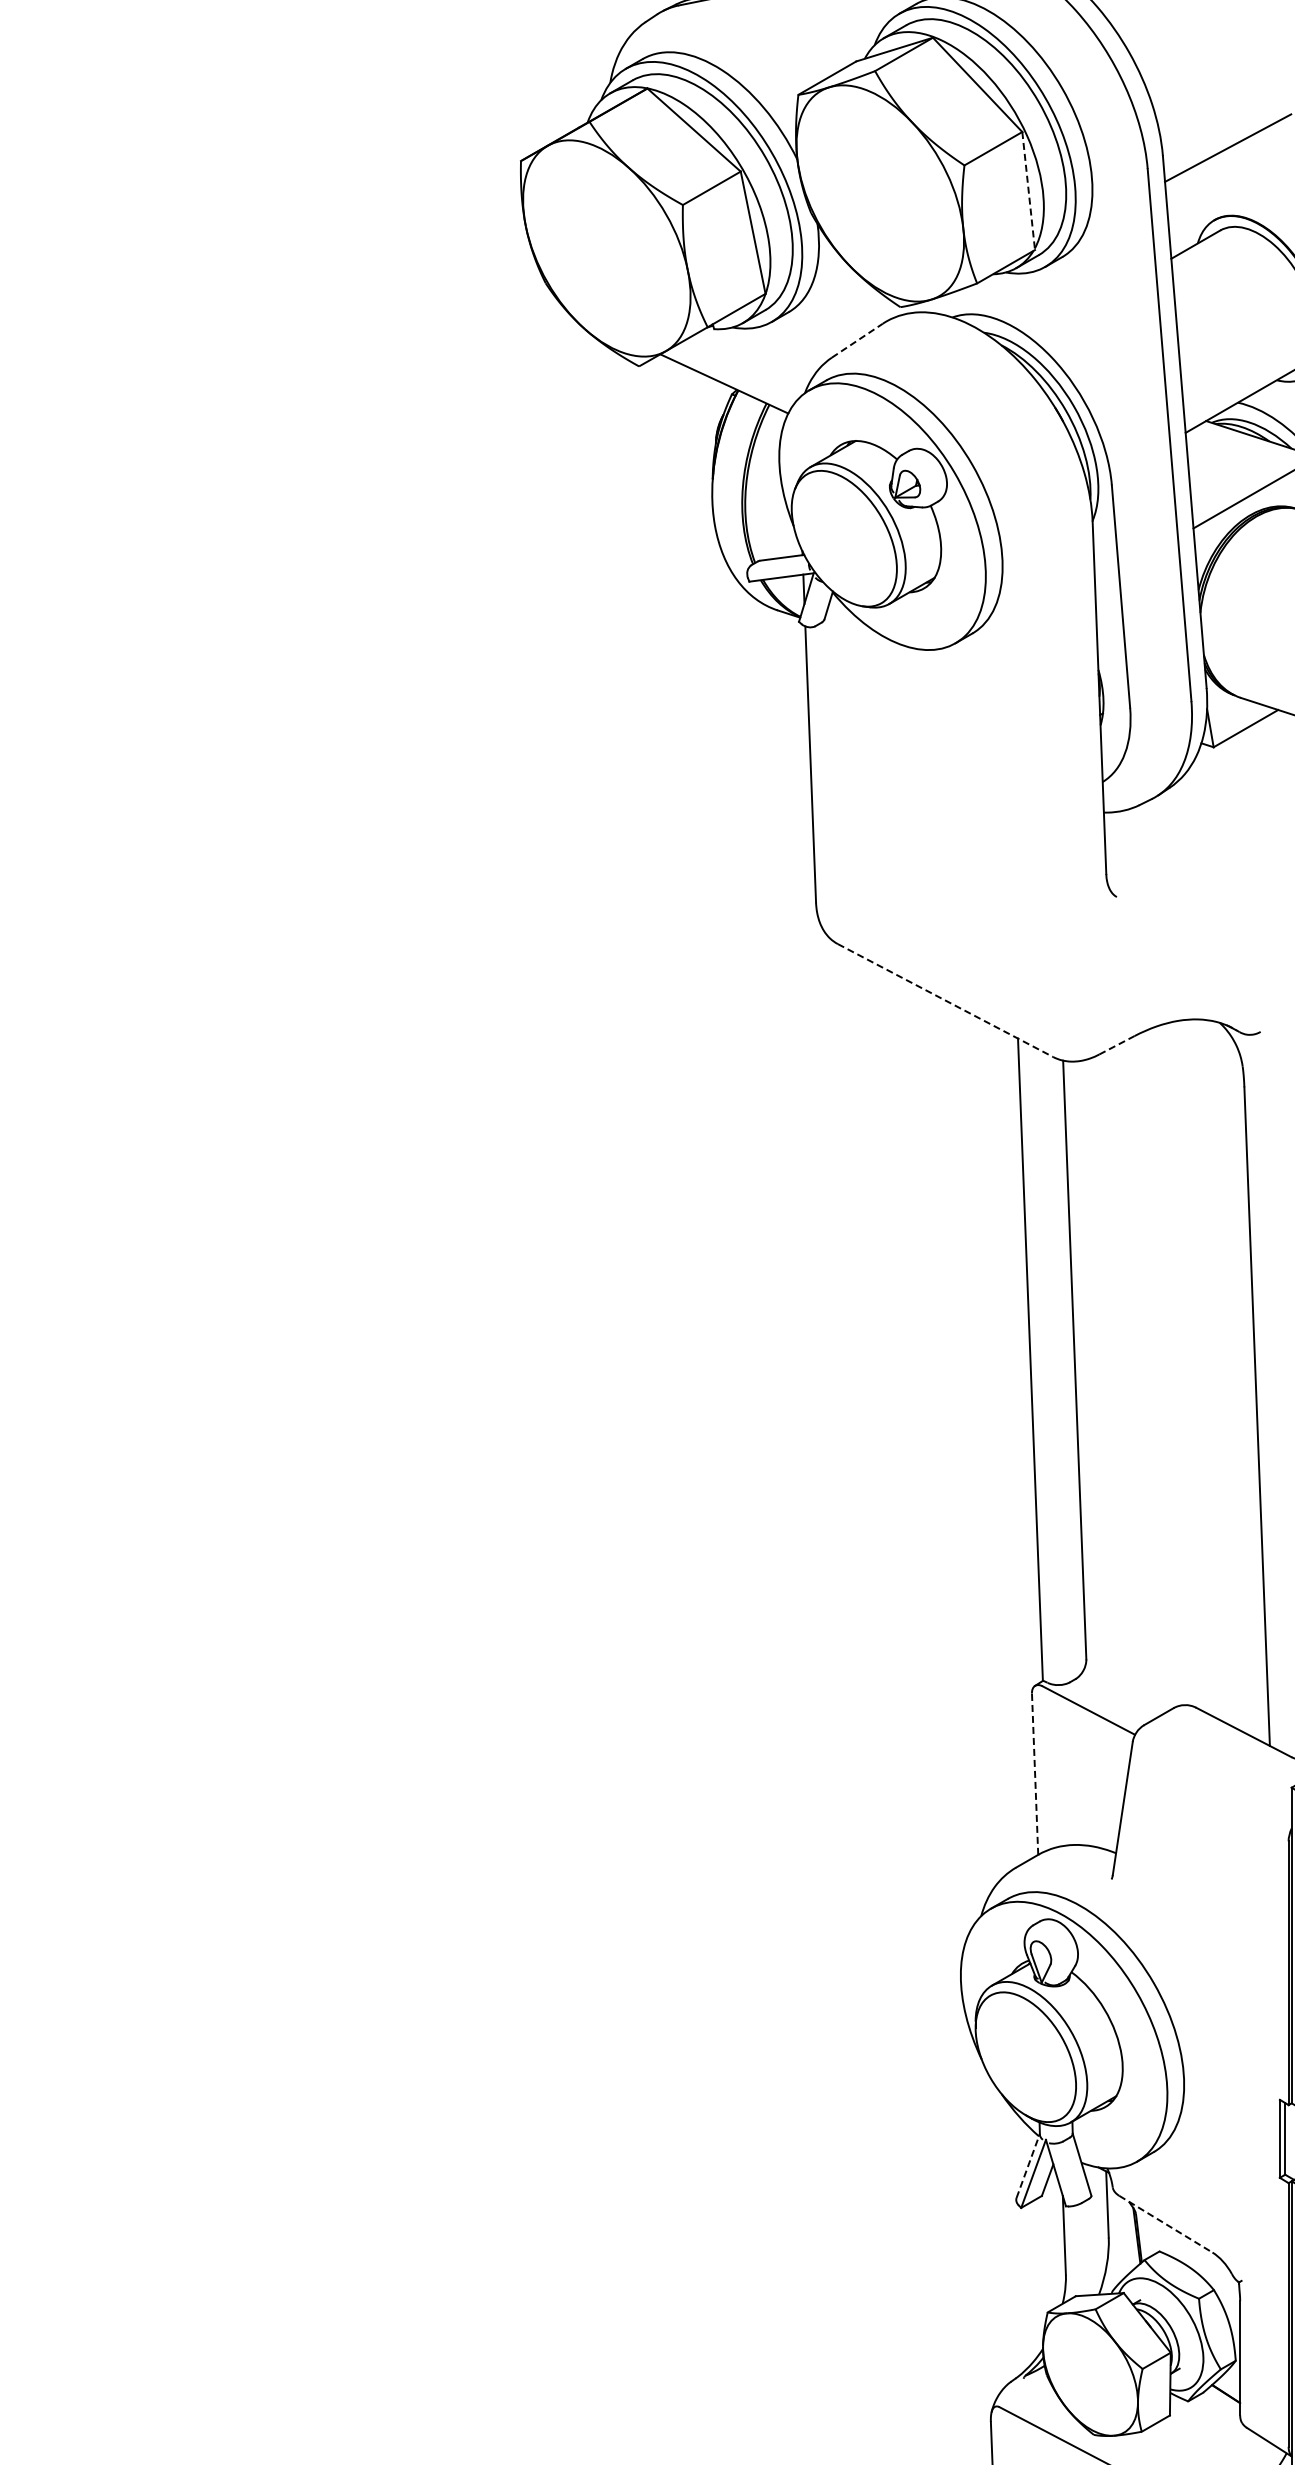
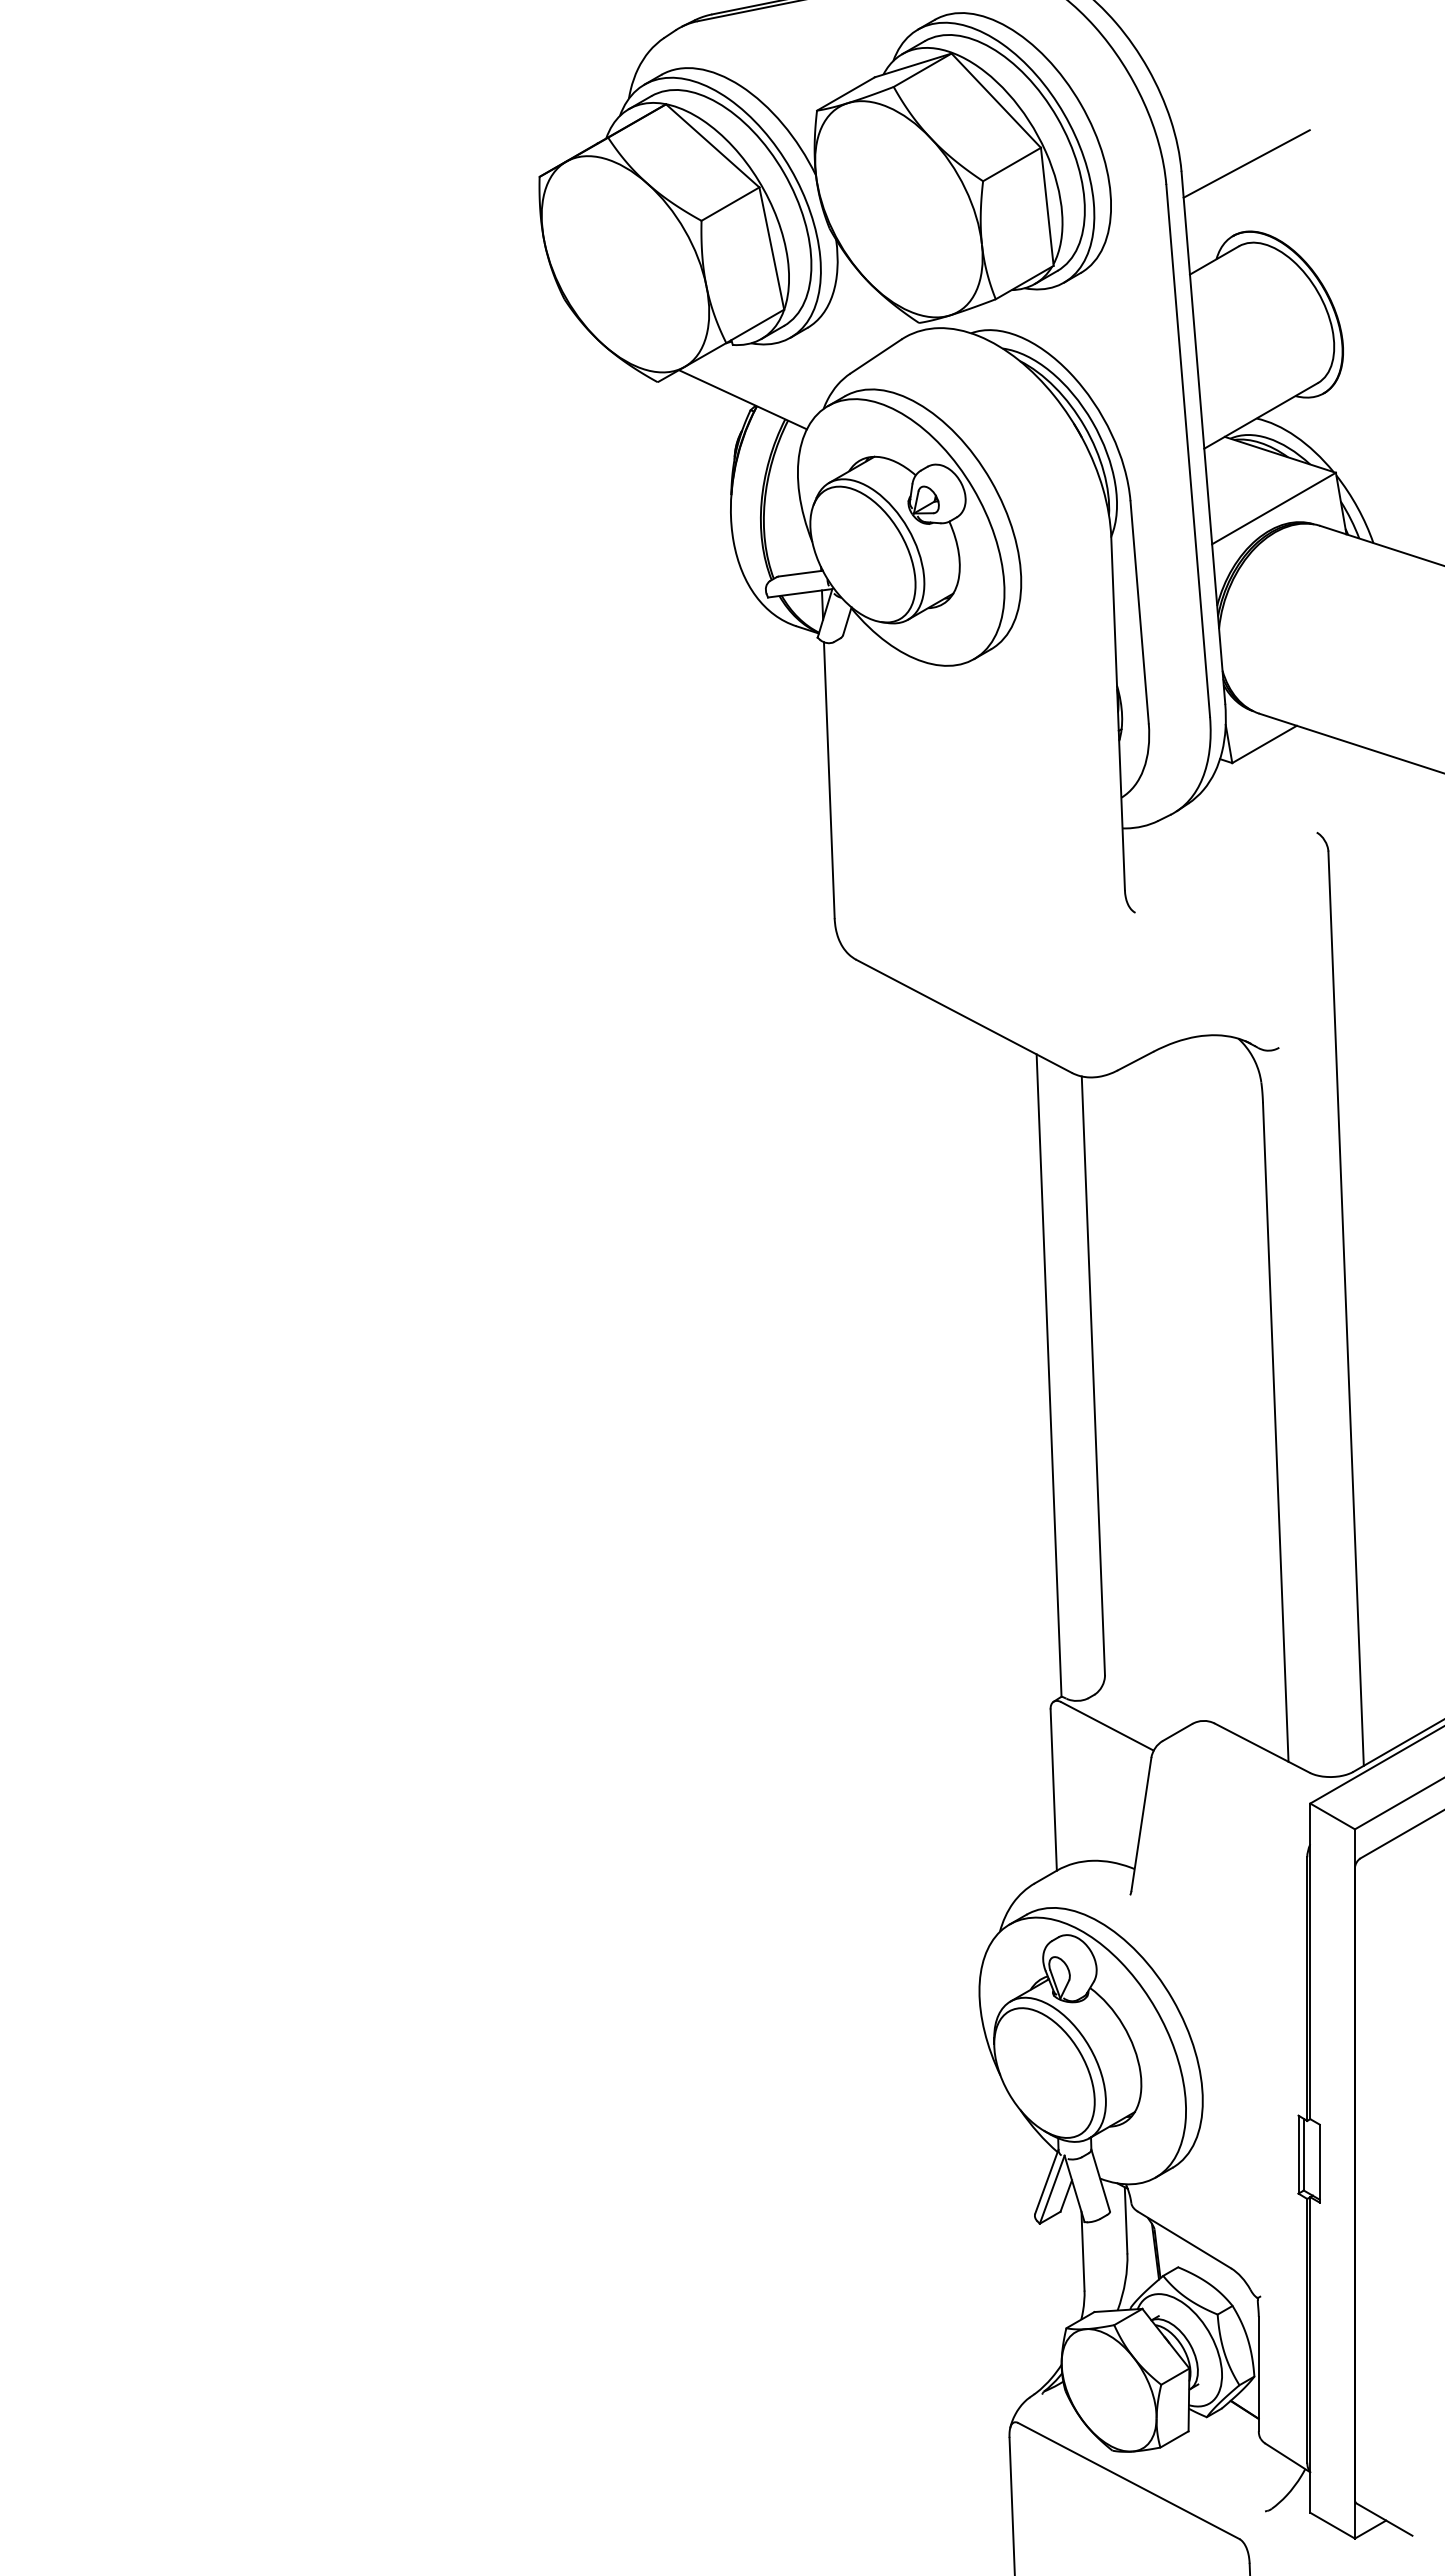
line: (1028, 191) -> (1047, 207), dashed -> solid
line: (856, 340) -> (875, 356), dashed -> solid
line: (945, 1000) -> (964, 1016), dashed -> solid
line: (1116, 1045) -> (1135, 1061), dashed -> solid
line: (1034, 1774) -> (1053, 1790), dashed -> solid
line: (1028, 2165) -> (1047, 2181), dashed -> solid
line: (1165, 2224) -> (1184, 2240), dashed -> solid

